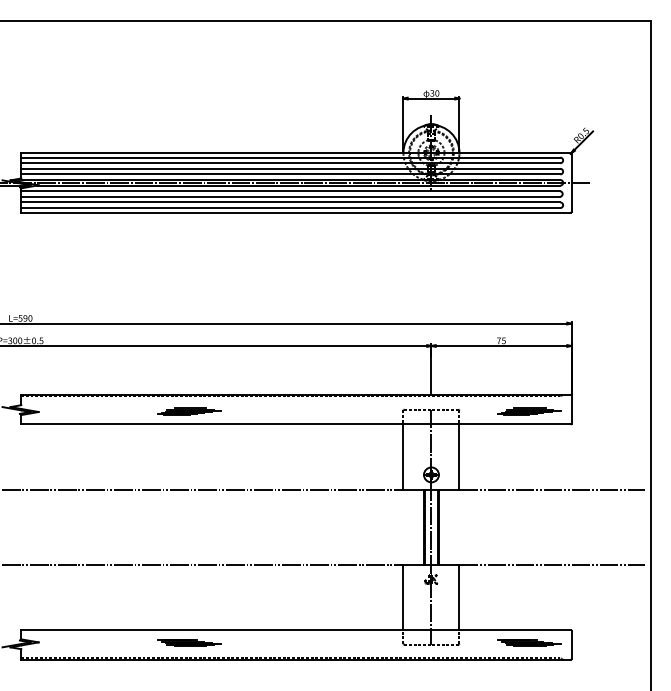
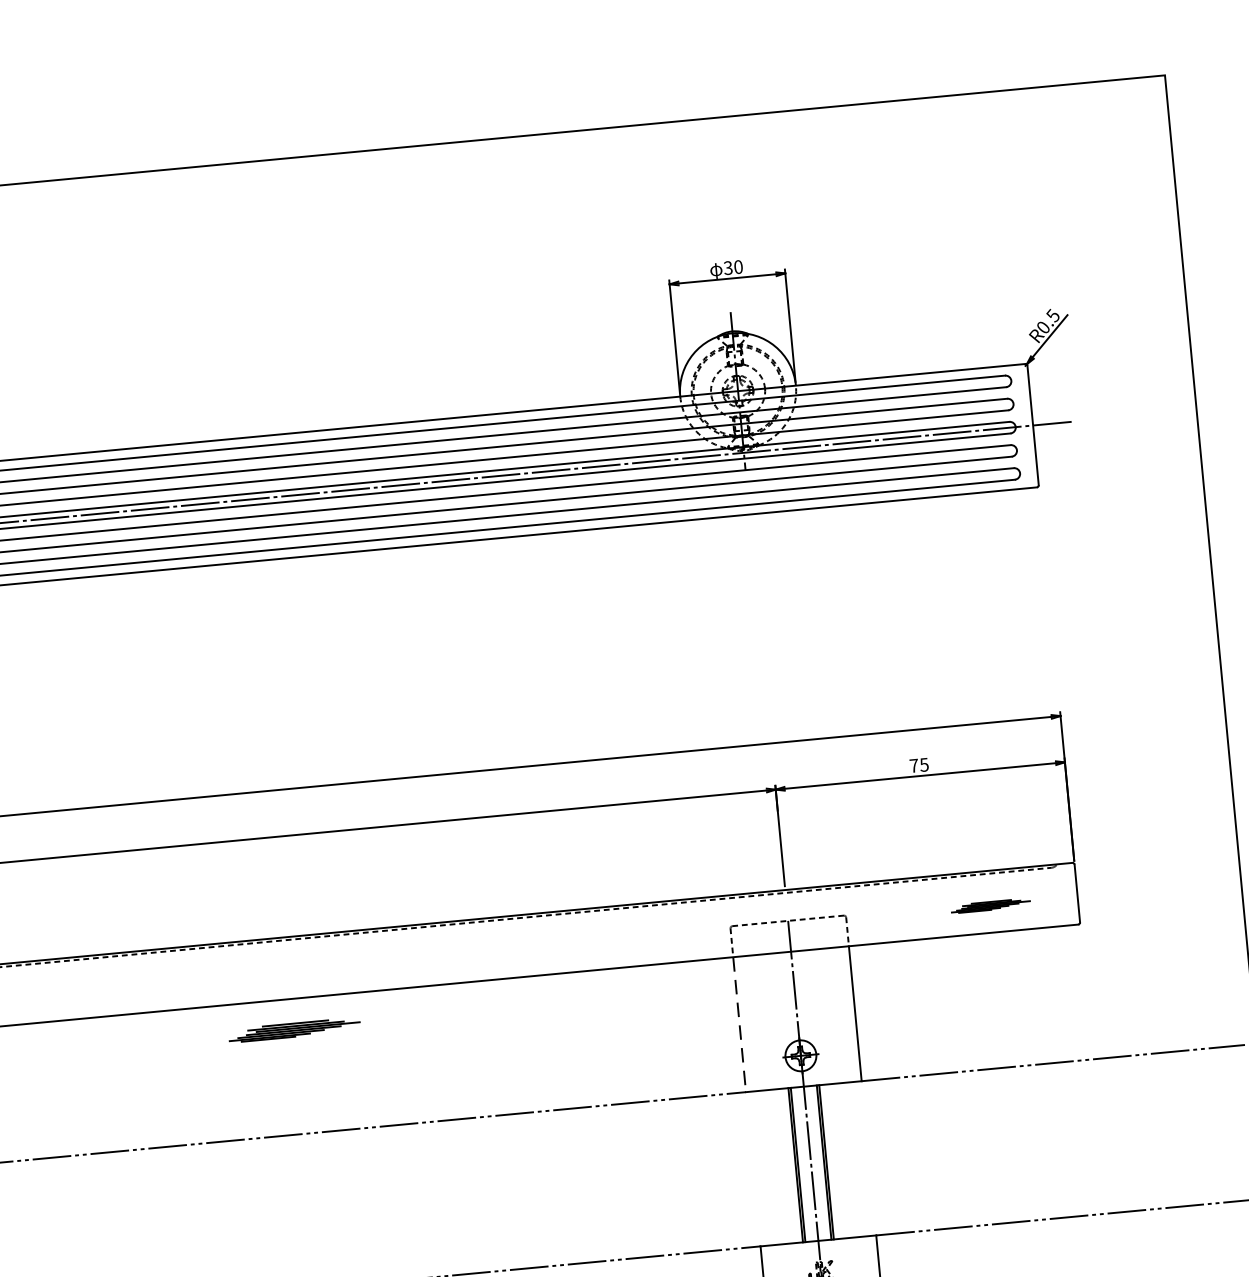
part: (189, 411) -> (294, 1029), moved
part: (529, 411) -> (990, 905), size x0.6
line: (403, 457) -> (739, 1025), solid -> dashed

